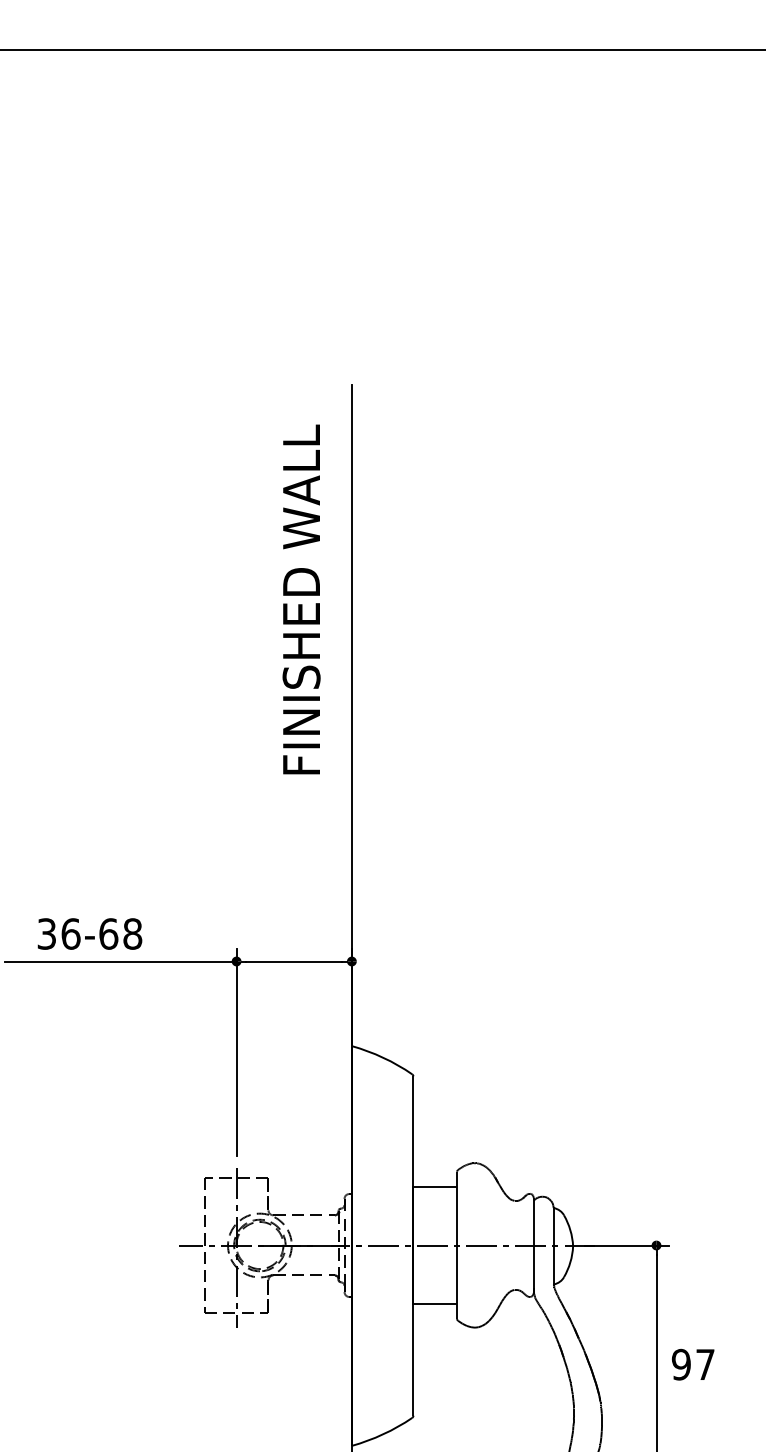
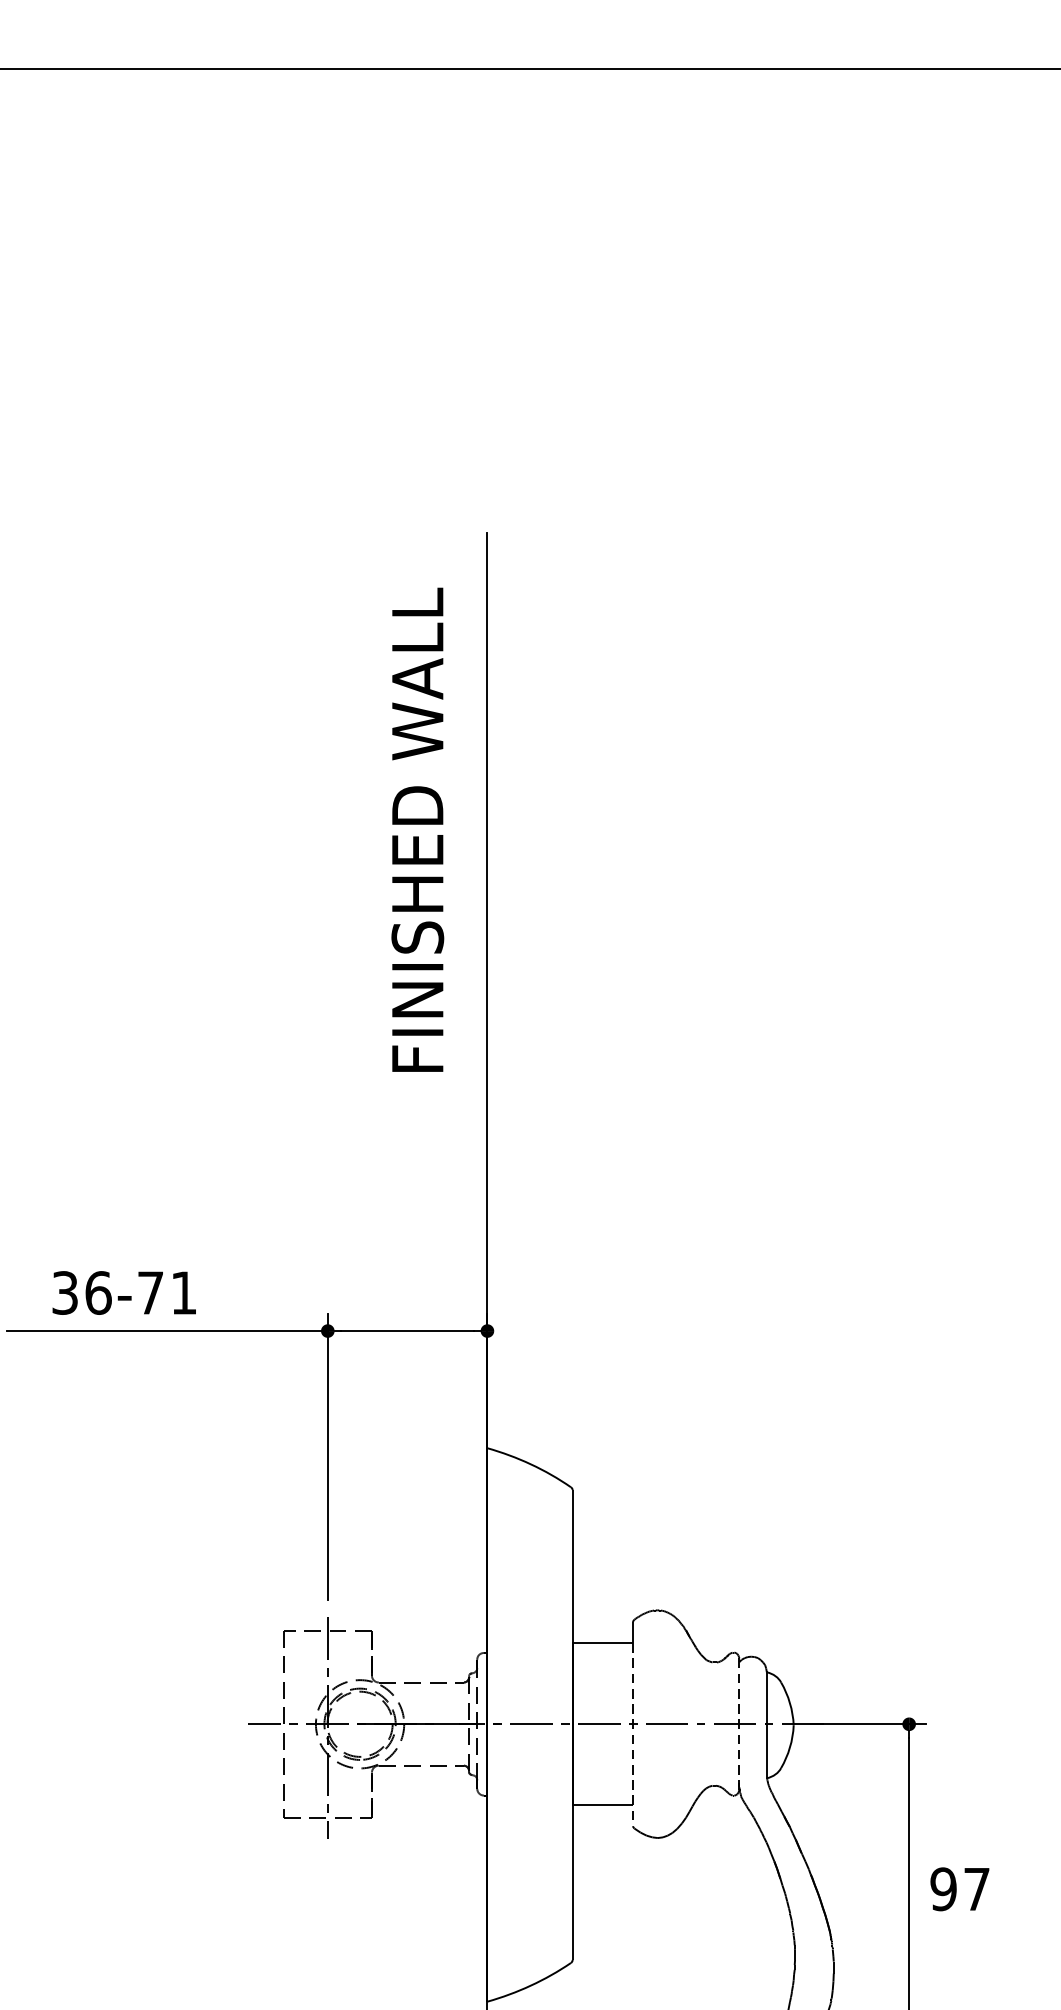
text: (120, 933) -> (167, 1292), 36-68 -> 36-71
line: (533, 1242) -> (738, 1720), solid -> dashed
line: (457, 1253) -> (633, 1735), solid -> dashed

